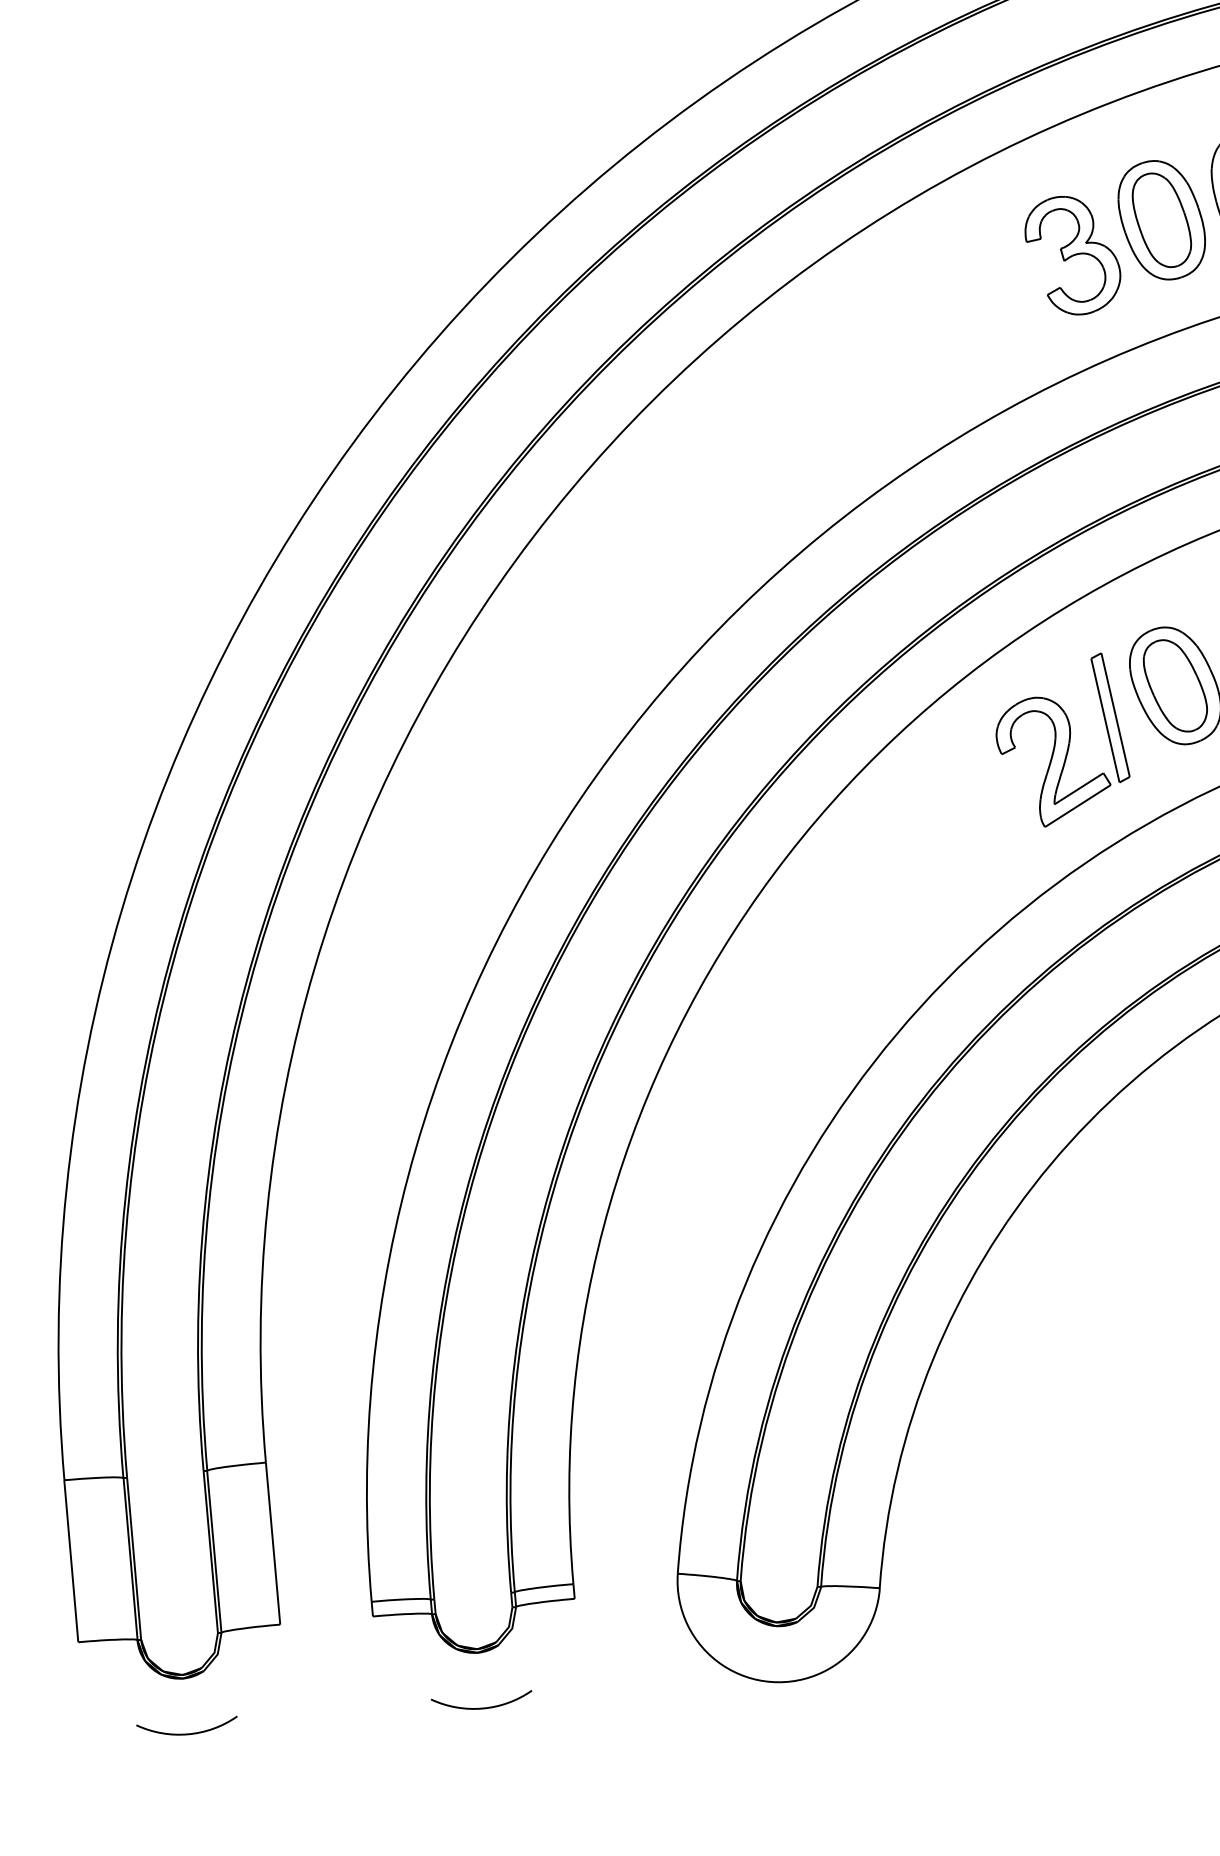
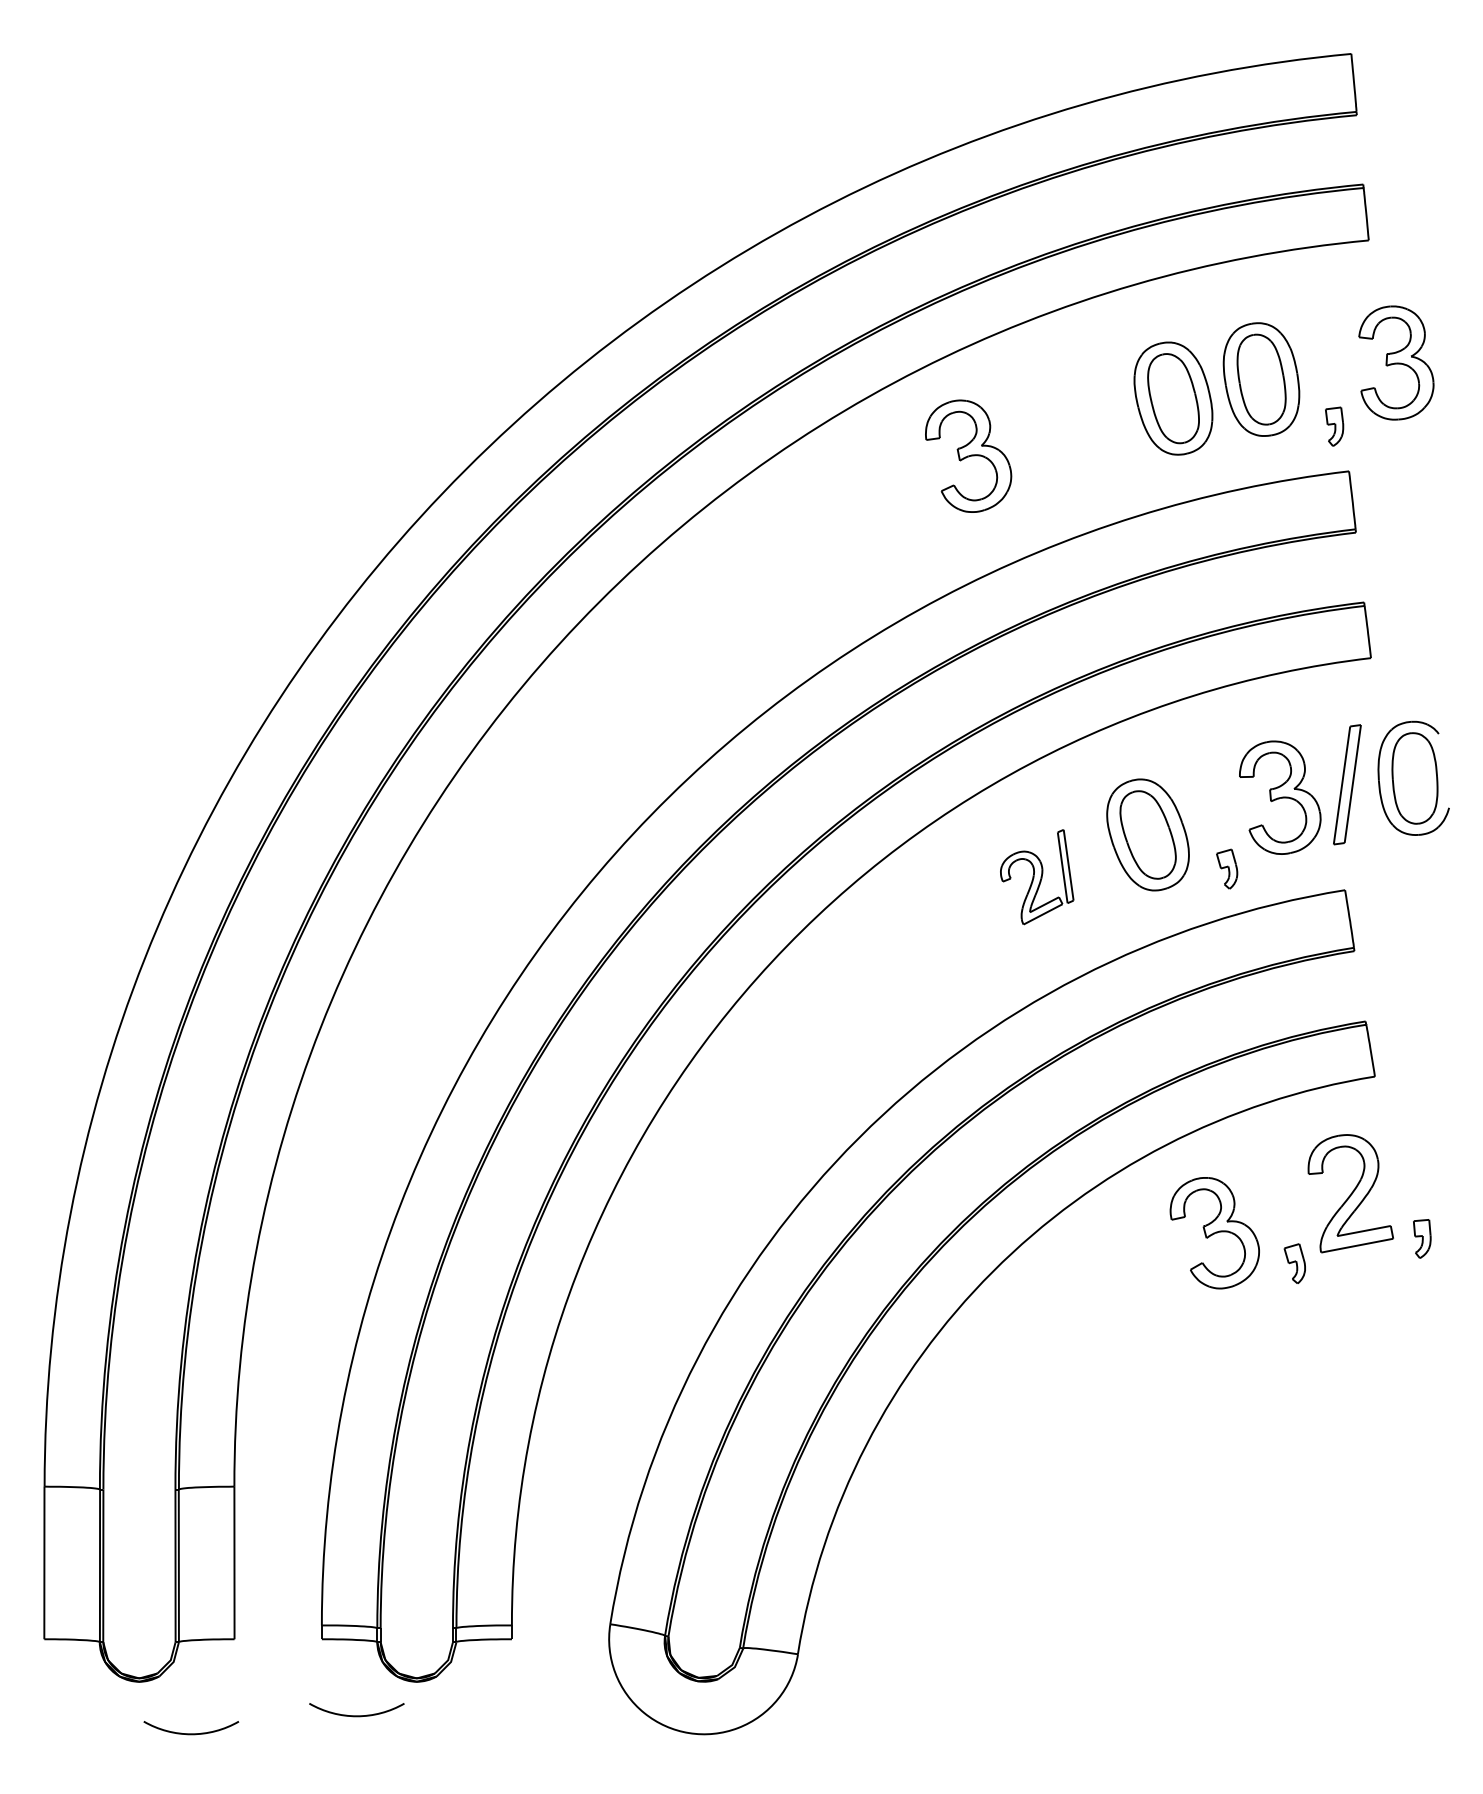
part: (1072, 254) -> (968, 455), moved
part: (1060, 740) -> (1036, 876), size x0.6
arc: (482, 1707) -> (356, 1715), moved
arc: (188, 1733) -> (191, 1733), moved

